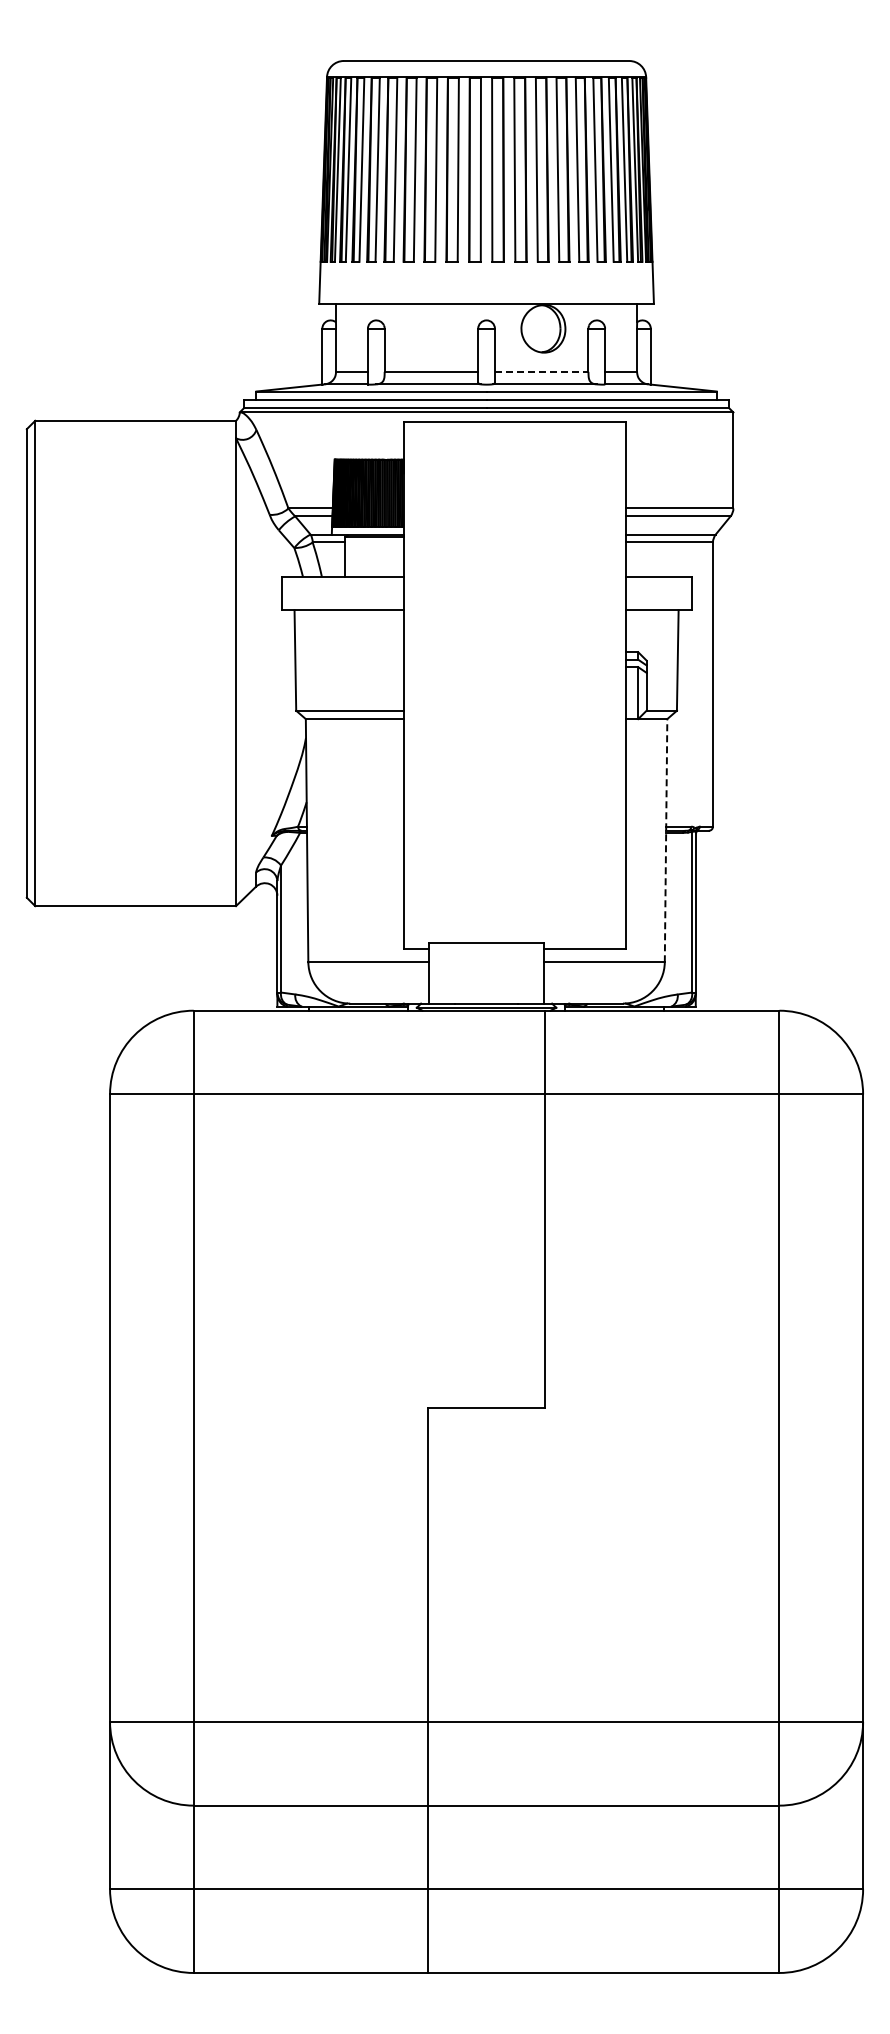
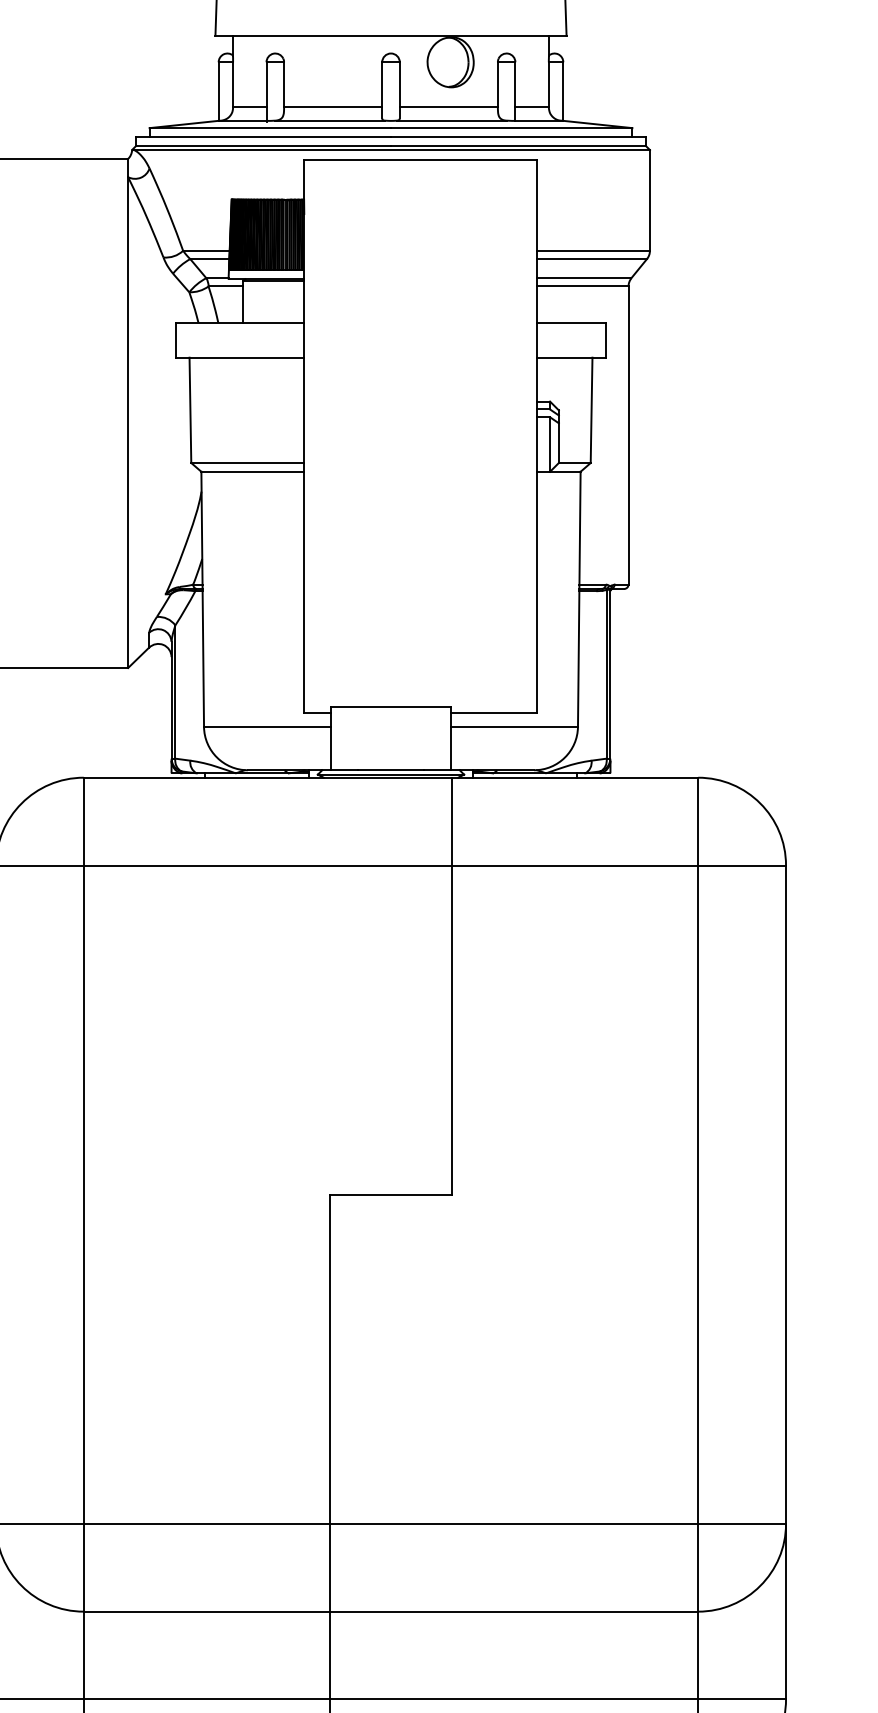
line: (541, 371) -> (448, 107), dashed -> solid
line: (666, 840) -> (579, 599), dashed -> solid

